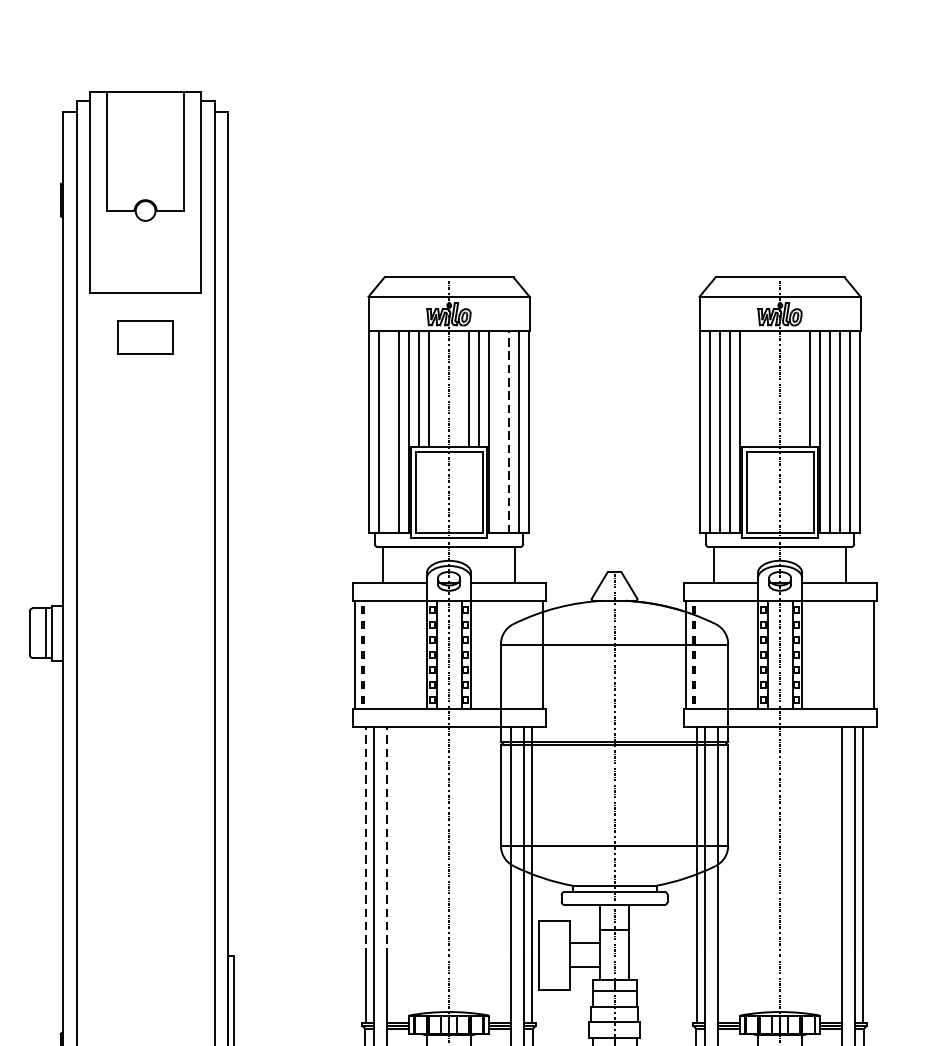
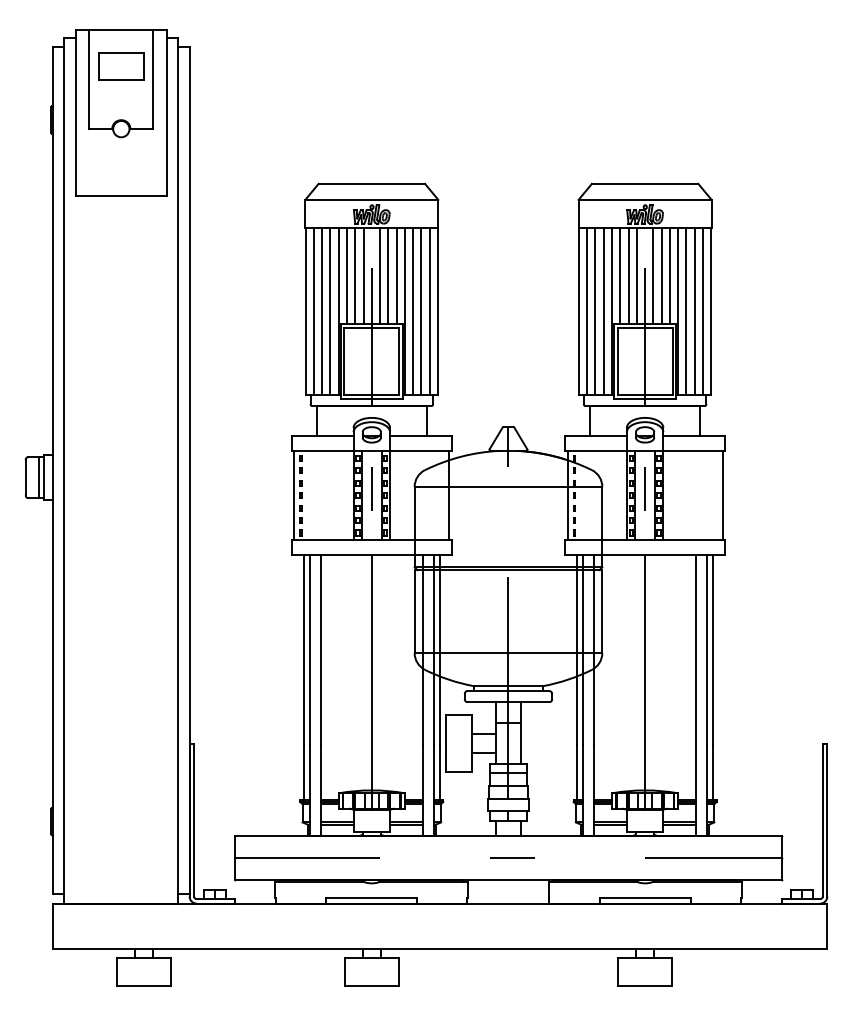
part: (145, 337) -> (121, 66), moved
line: (438, 389) -> (363, 276), added
line: (459, 389) -> (380, 276), added
line: (750, 389) -> (620, 276), added
line: (759, 389) -> (628, 276), added
line: (769, 389) -> (636, 276), added
line: (790, 389) -> (653, 276), added
line: (799, 389) -> (661, 276), added
line: (389, 431) -> (322, 311), added
line: (499, 431) -> (413, 311), added
line: (509, 431) -> (421, 311), dashed -> solid
line: (366, 842) -> (303, 650), dashed -> solid
line: (386, 842) -> (320, 650), dashed -> solid

